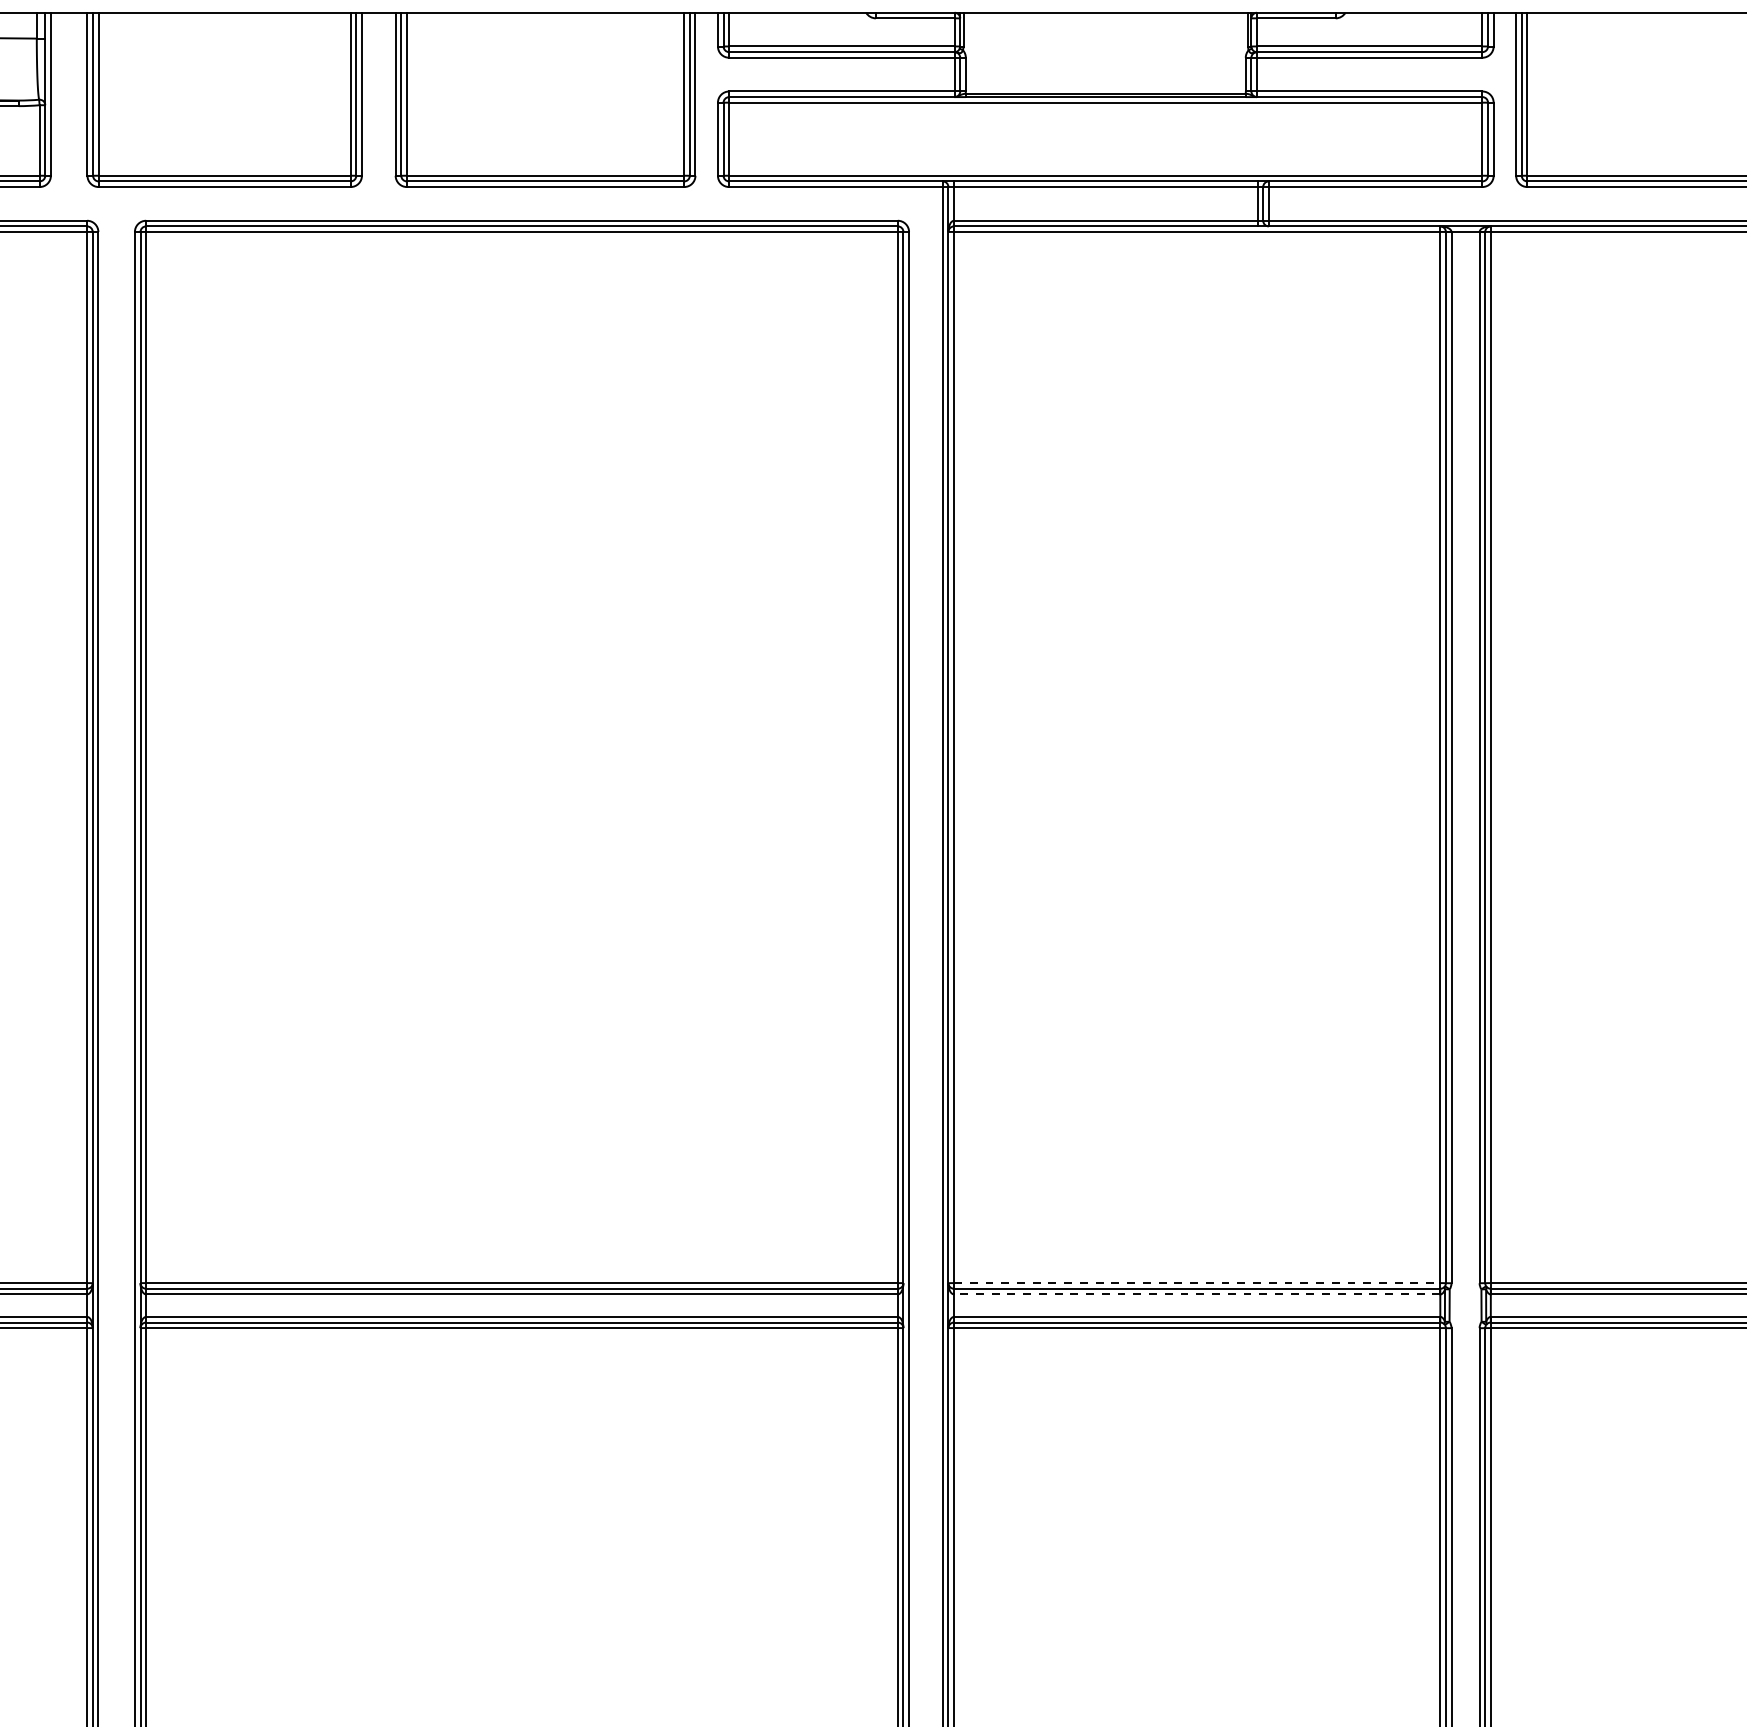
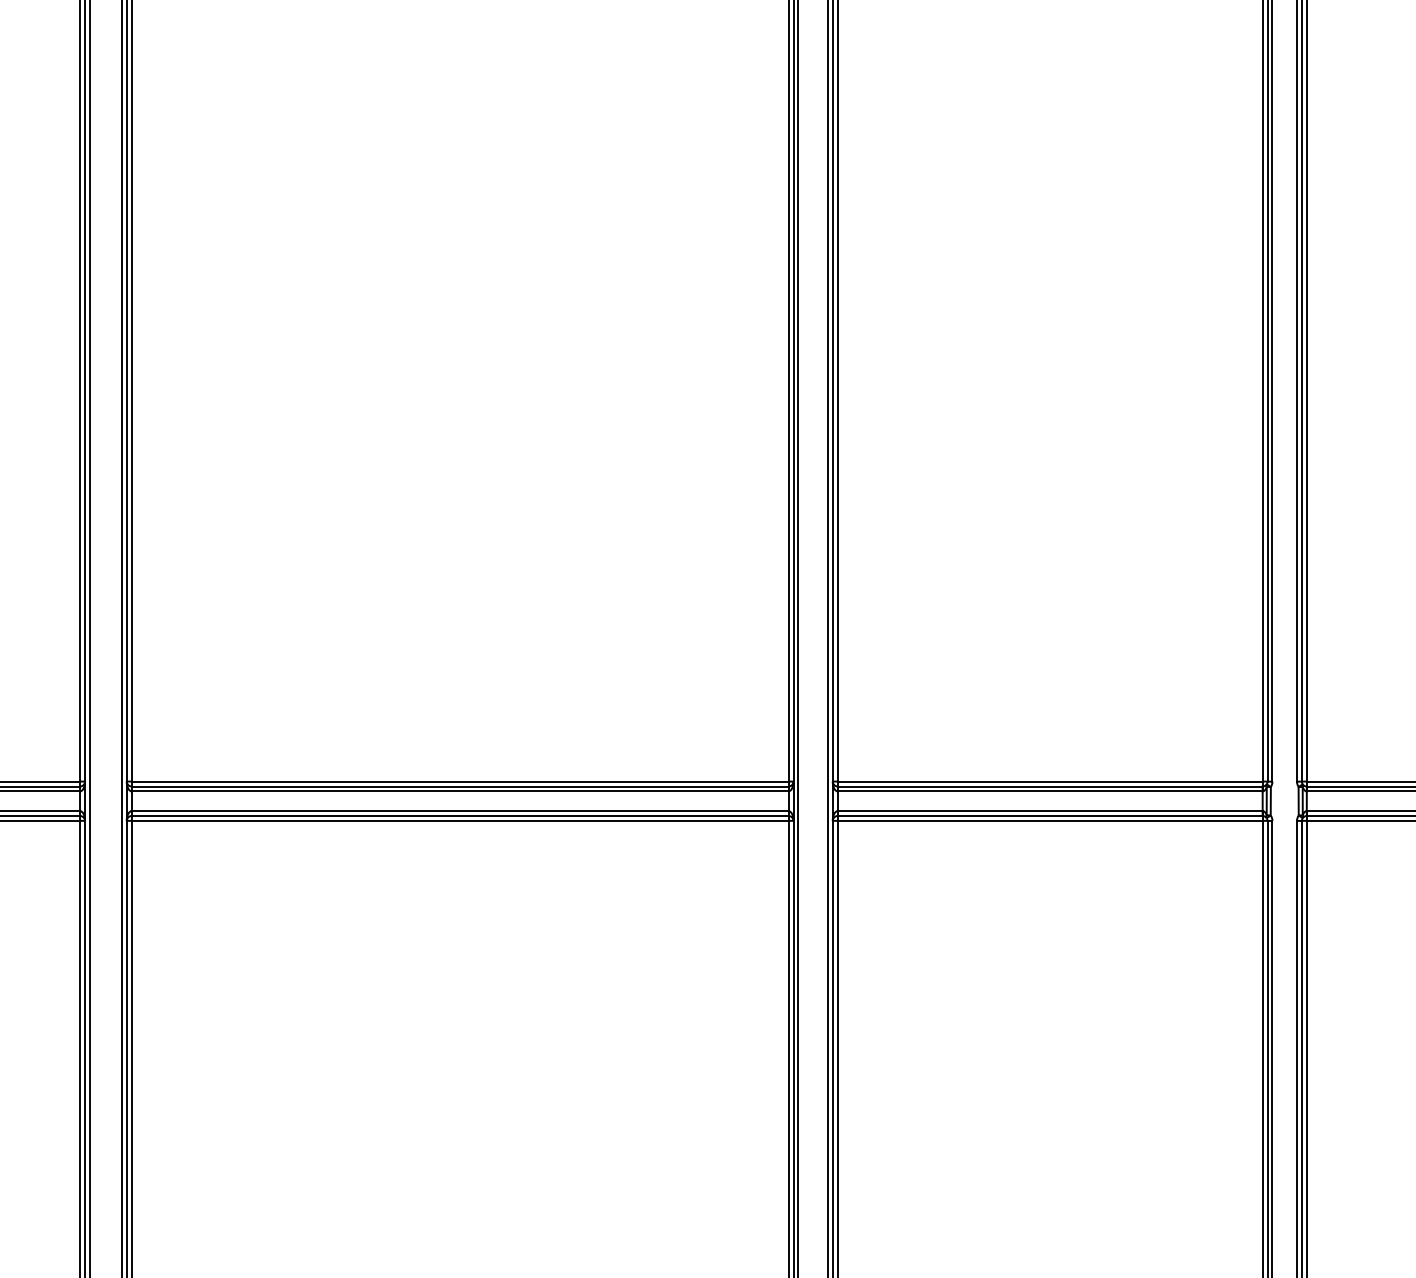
line: (1197, 1283) -> (1050, 781), dashed -> solid
line: (1196, 1294) -> (1049, 791), dashed -> solid

